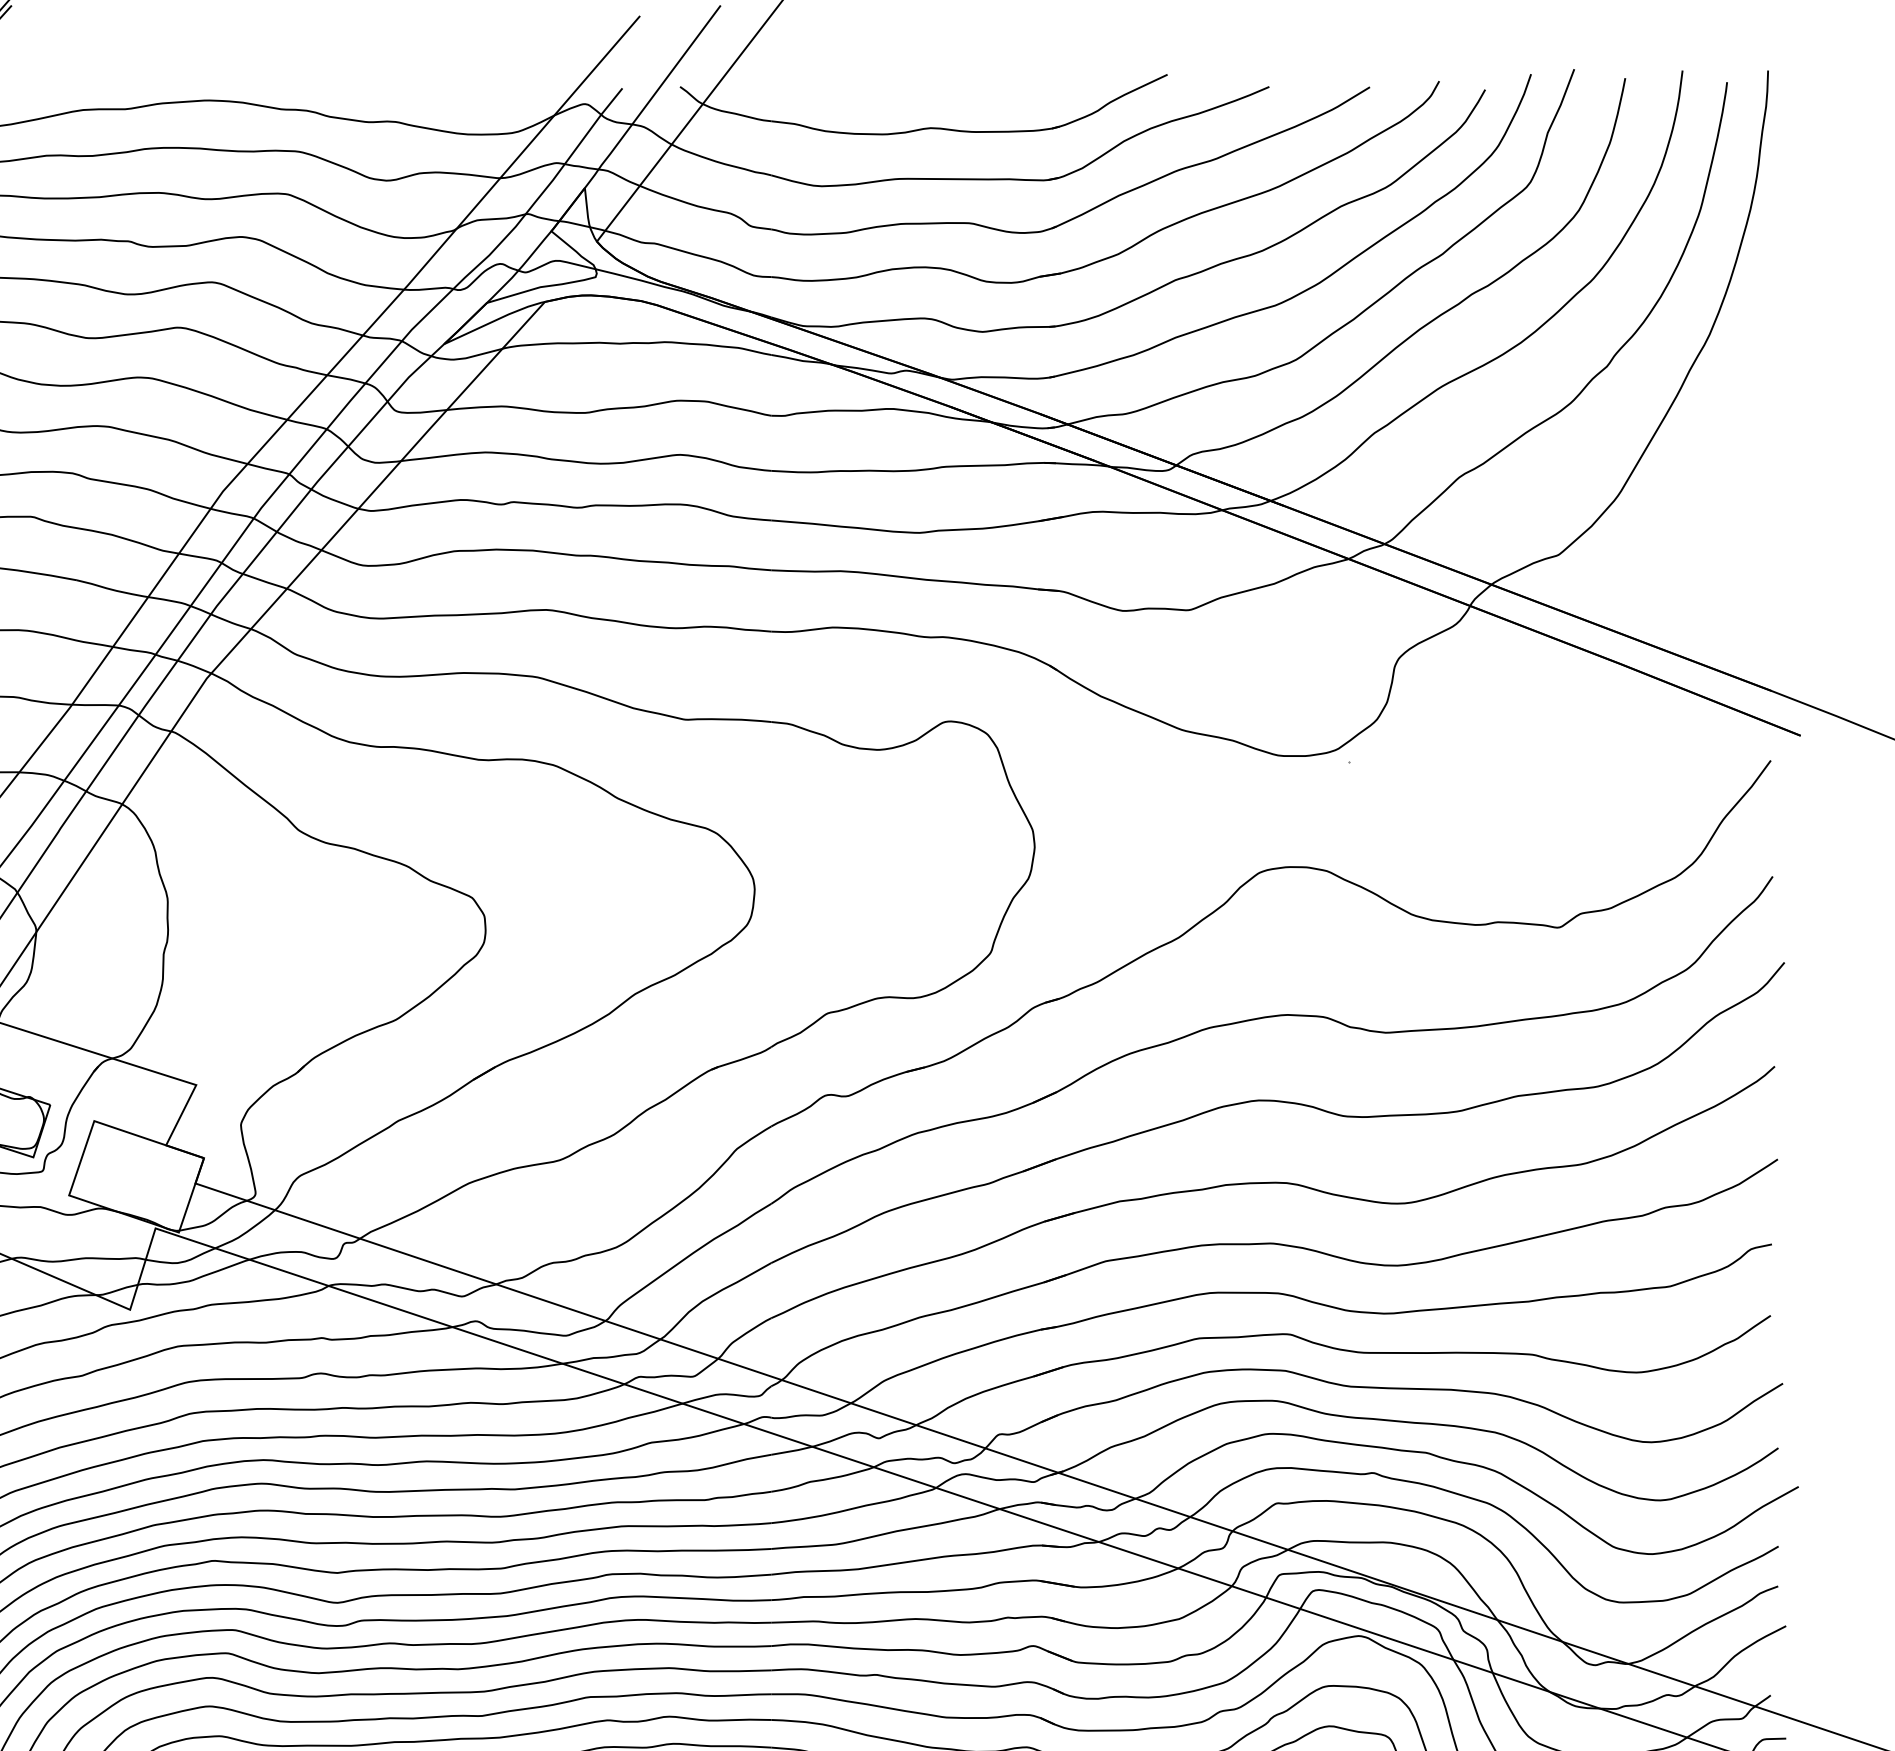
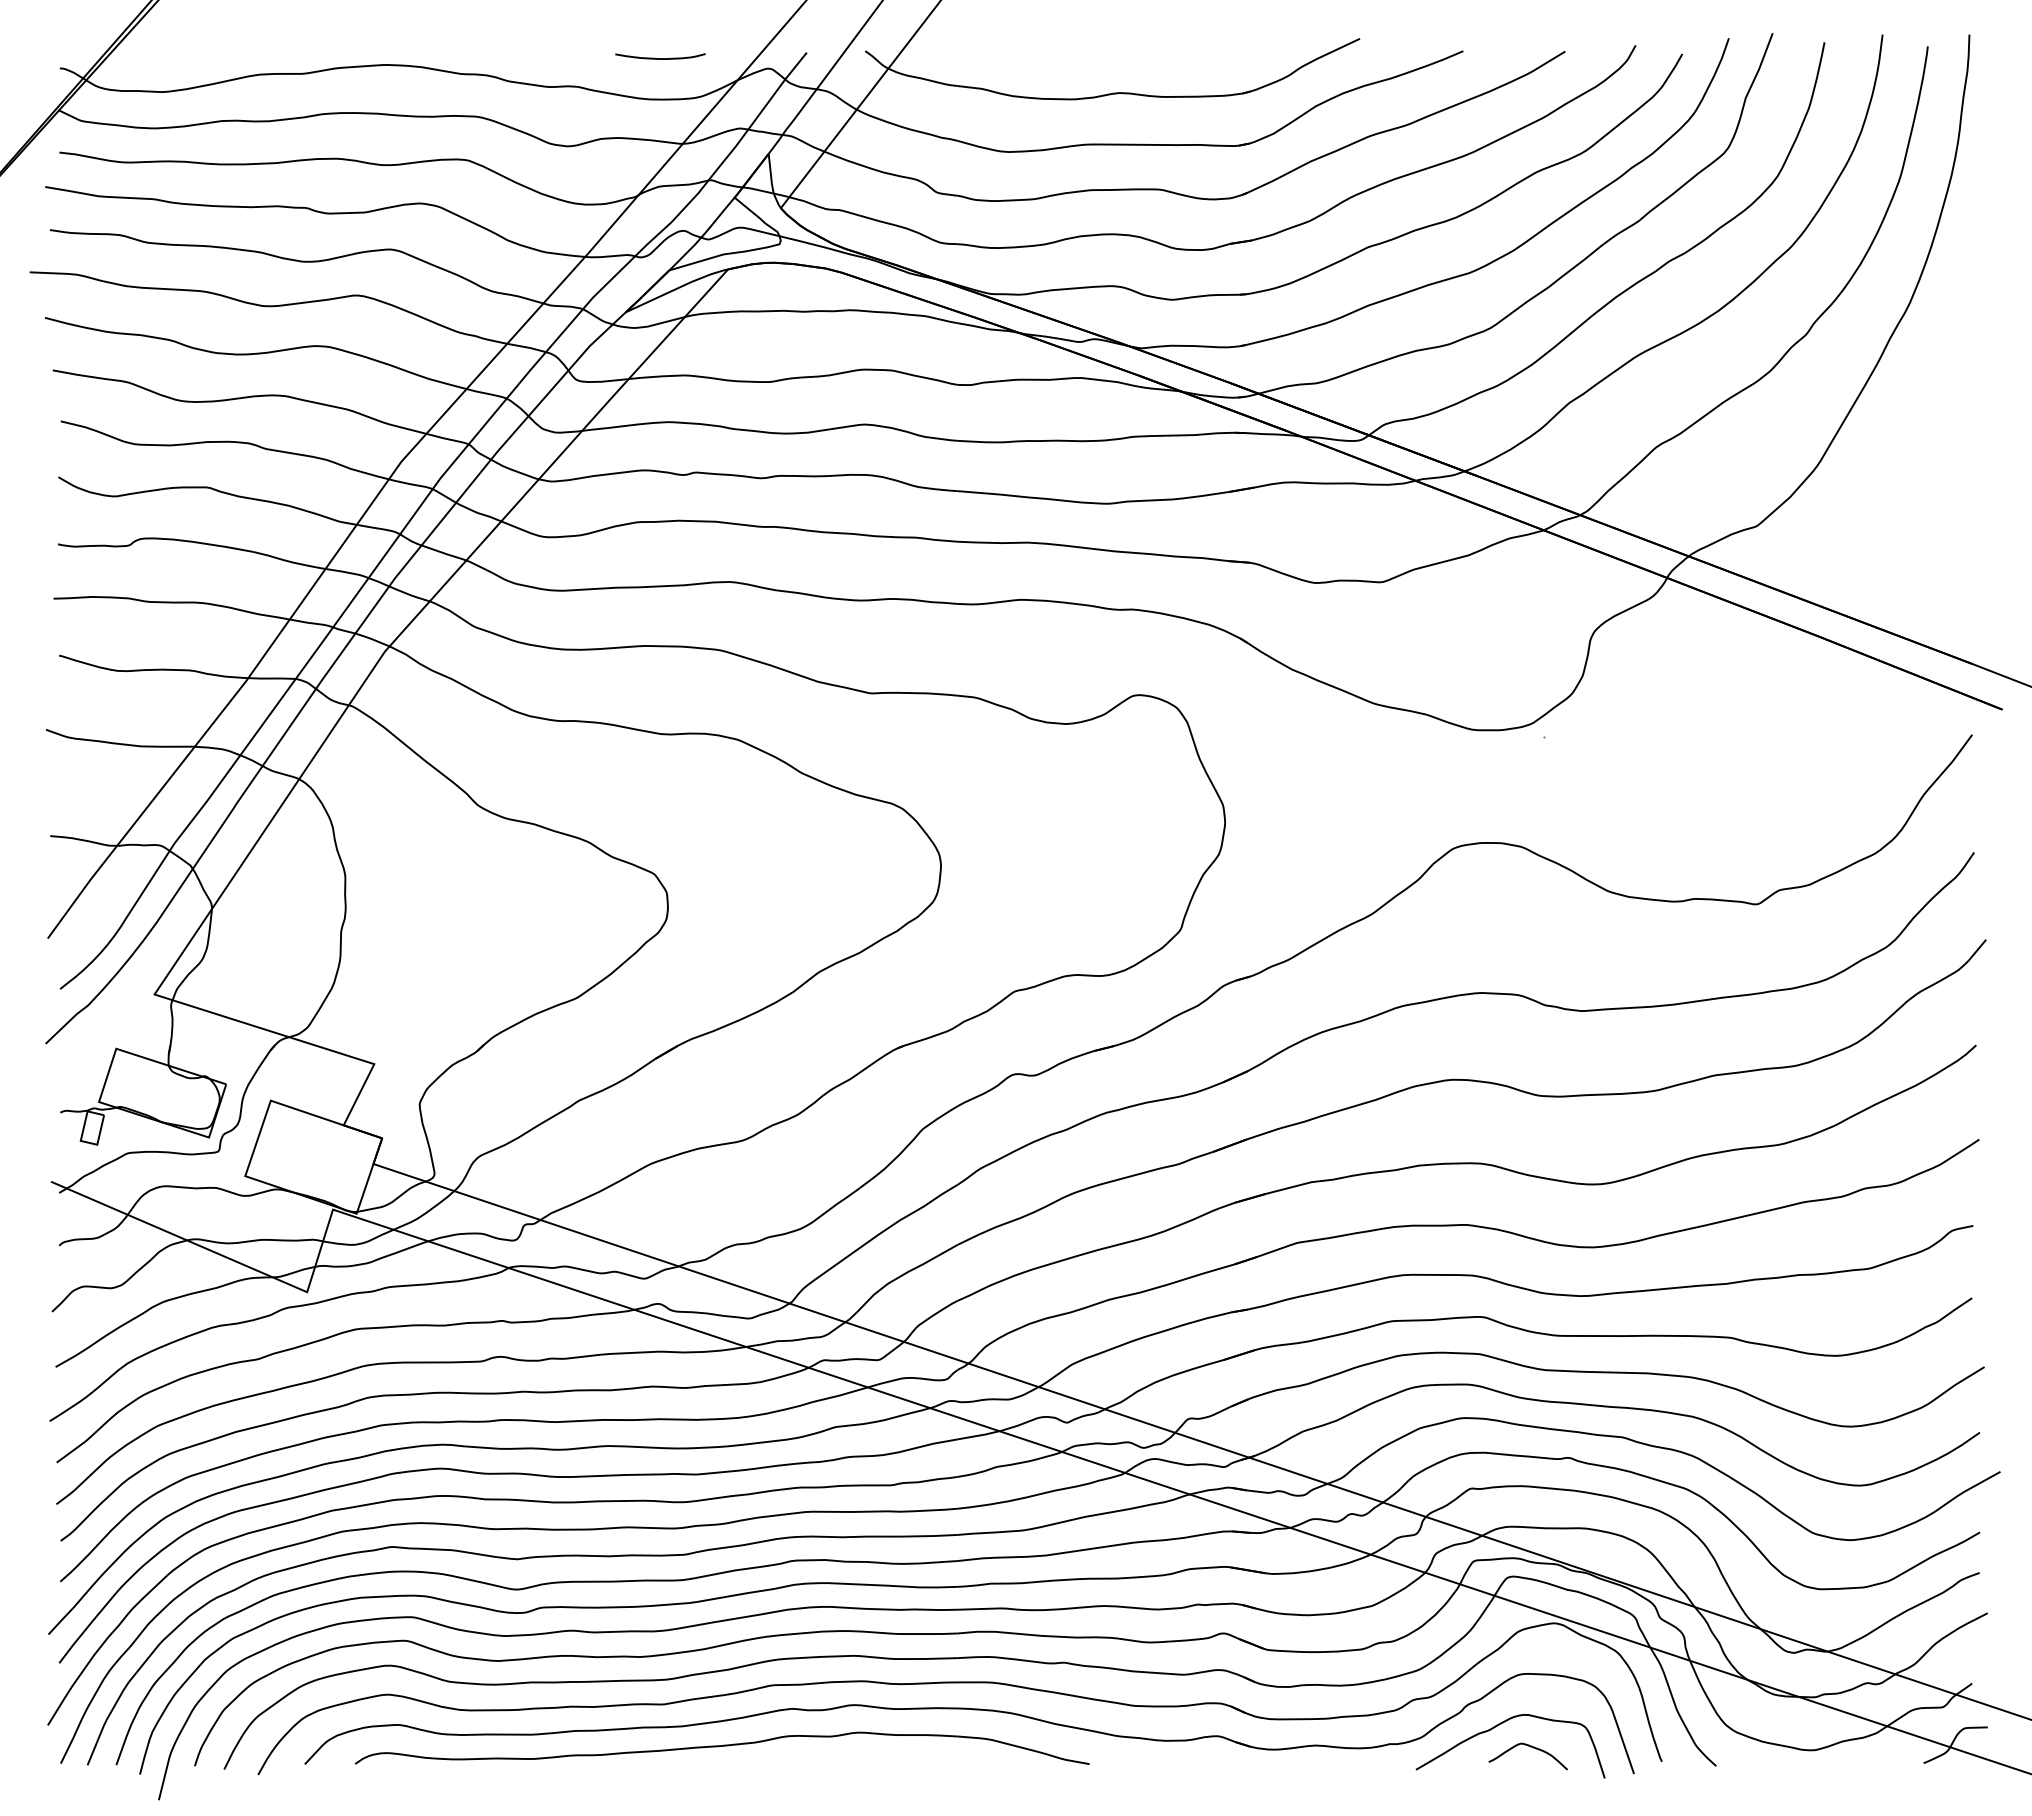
curve: (478, 94) -> (660, 58), added

